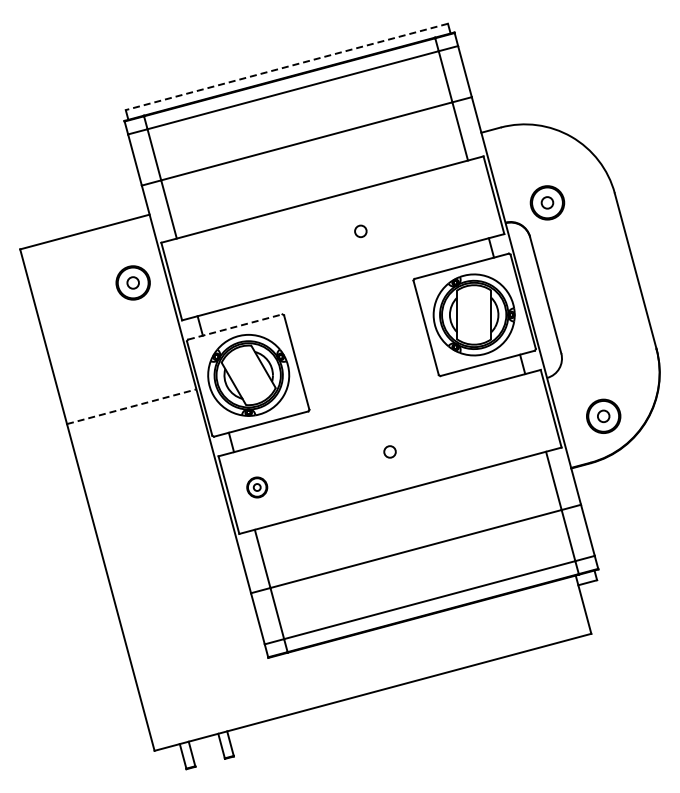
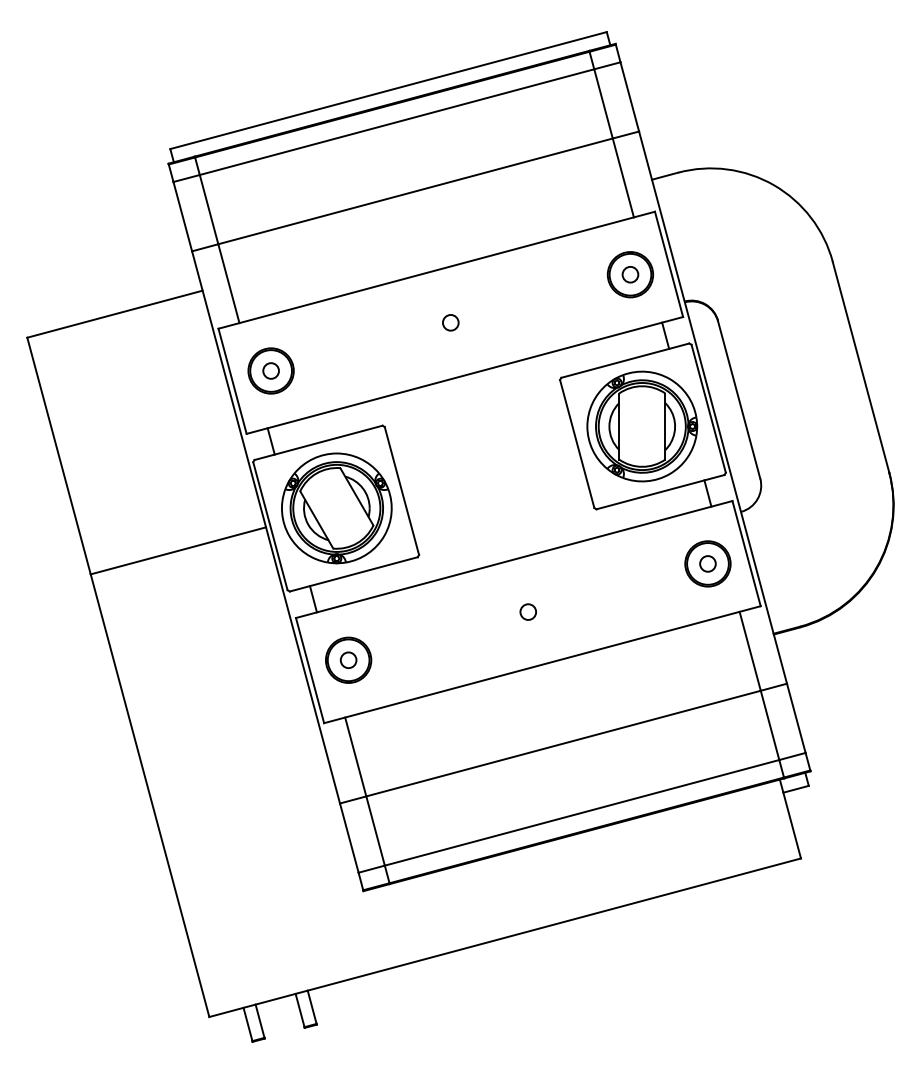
line: (286, 66) -> (388, 89), dashed -> solid
part: (547, 202) -> (630, 274), moved
circle: (360, 231) -> (450, 322), moved
part: (132, 282) -> (270, 370), moved
line: (235, 327) -> (318, 443), dashed -> solid
line: (131, 406) -> (178, 550), dashed -> solid
part: (603, 415) -> (707, 562), moved
part: (256, 487) -> (347, 660), size x1.67

